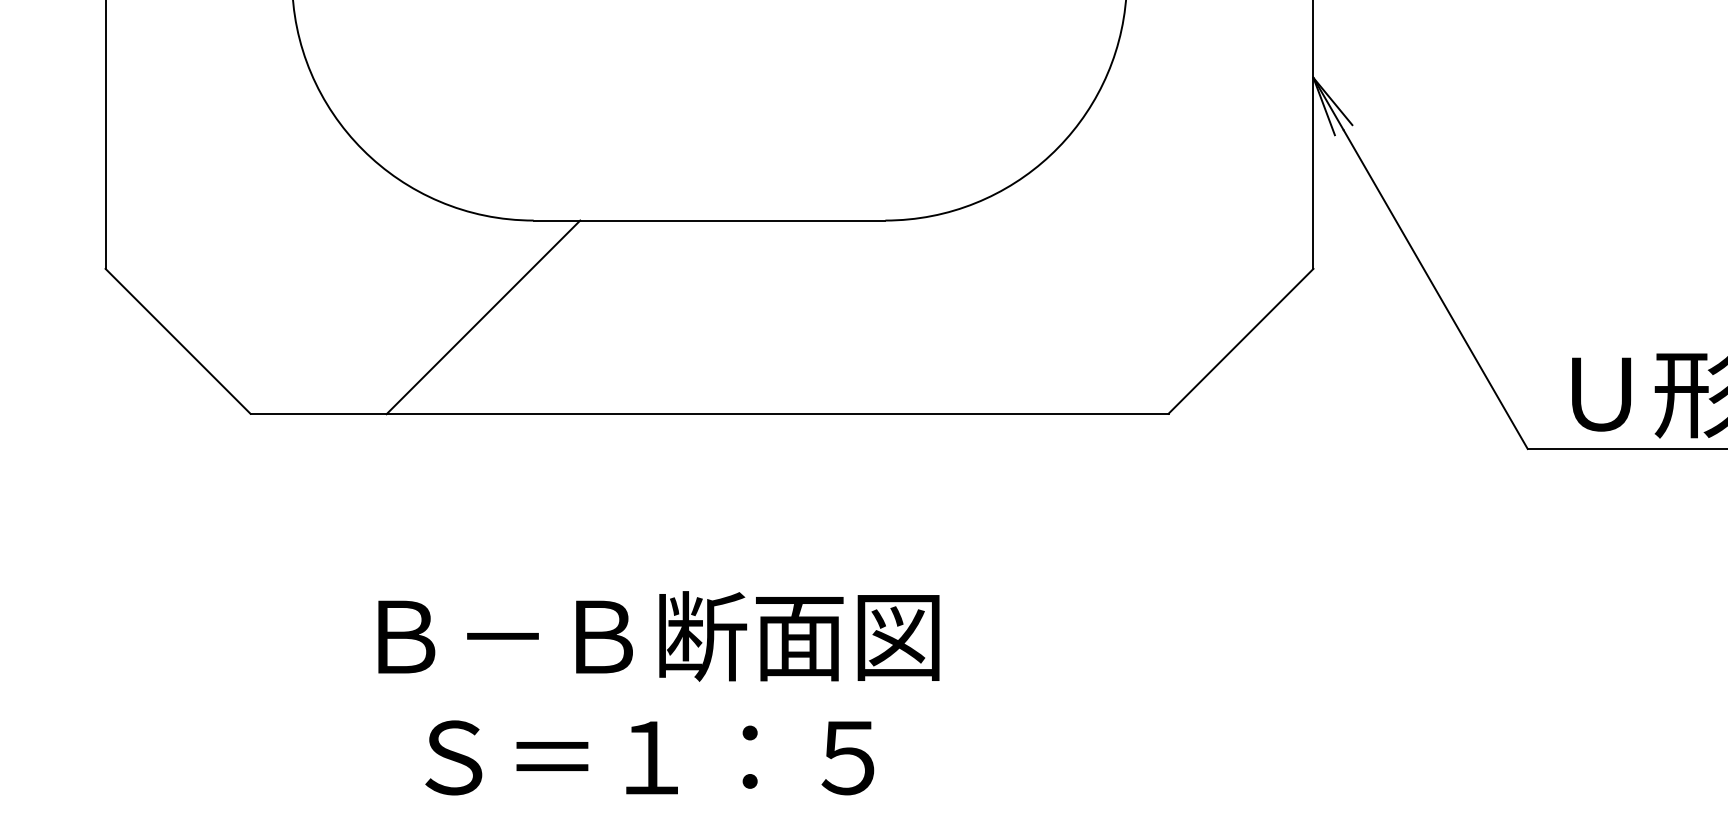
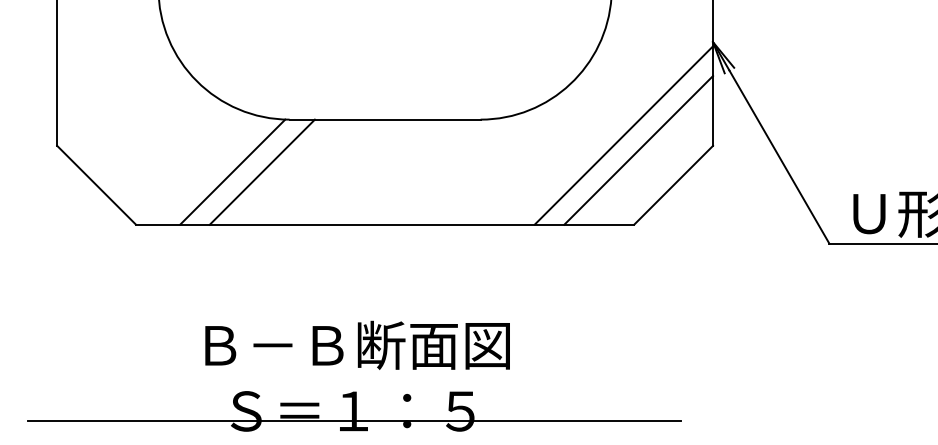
line: (1148, 249) -> (623, 135), added
line: (1176, 277) -> (638, 150), added
line: (428, 316) -> (232, 171), added
line: (653, 776) -> (354, 421), added

